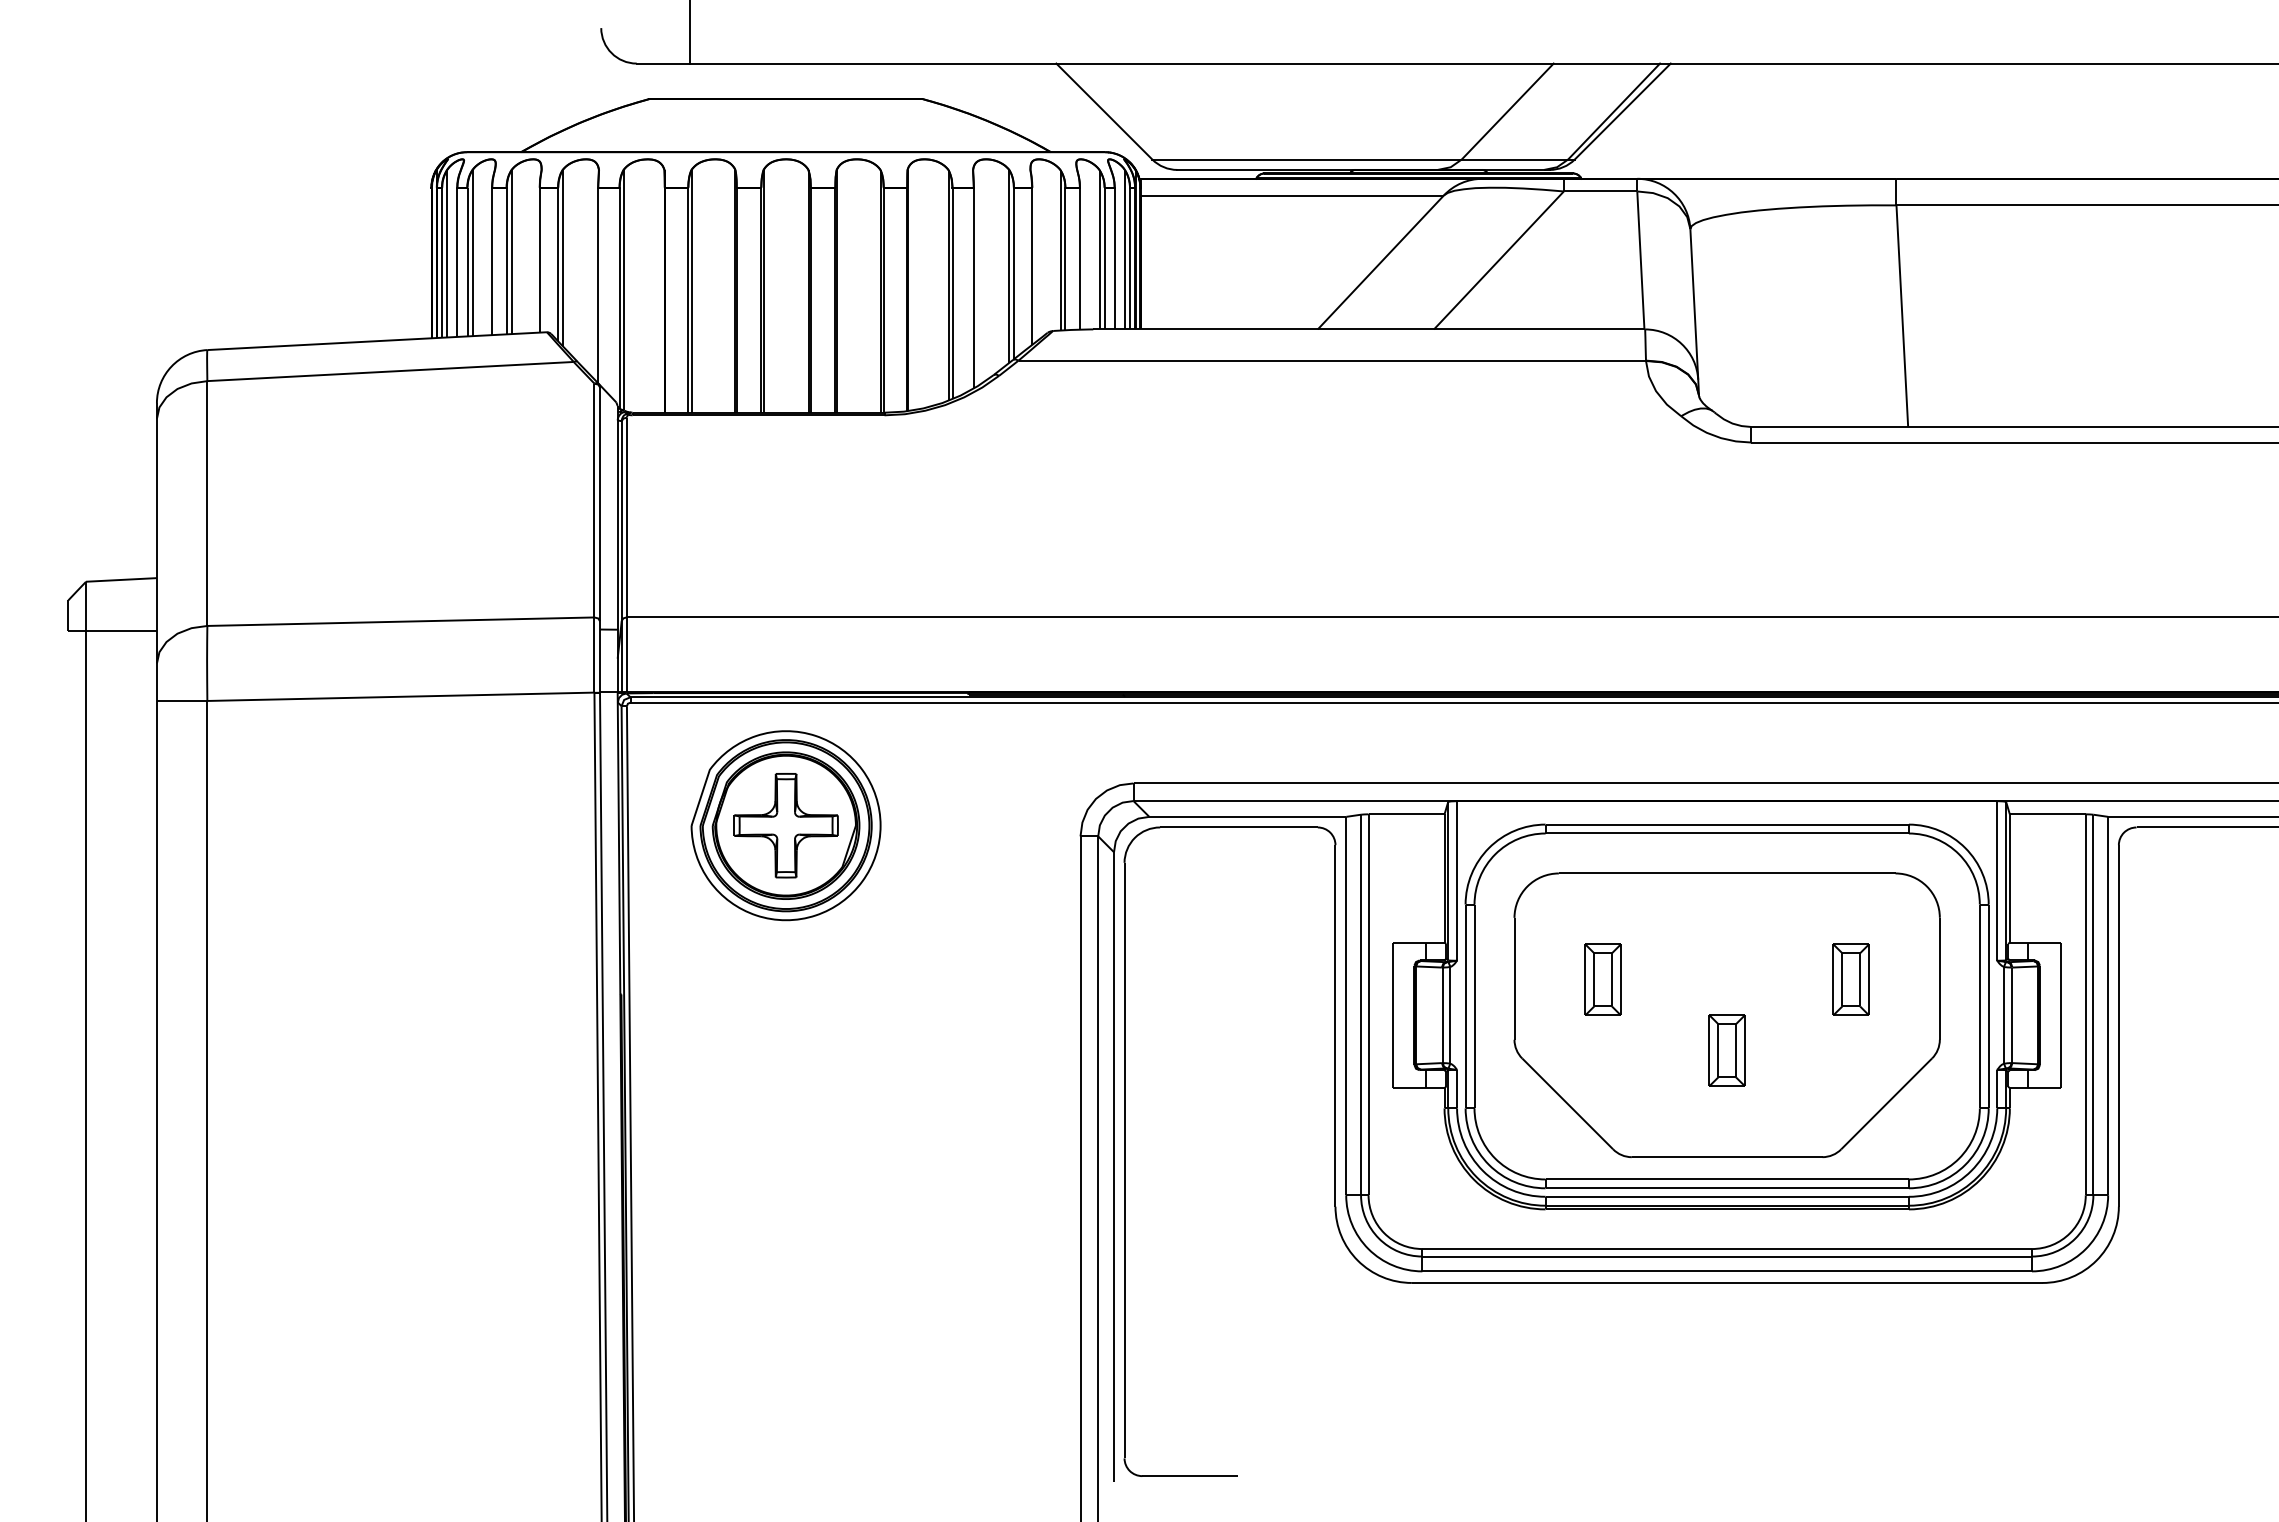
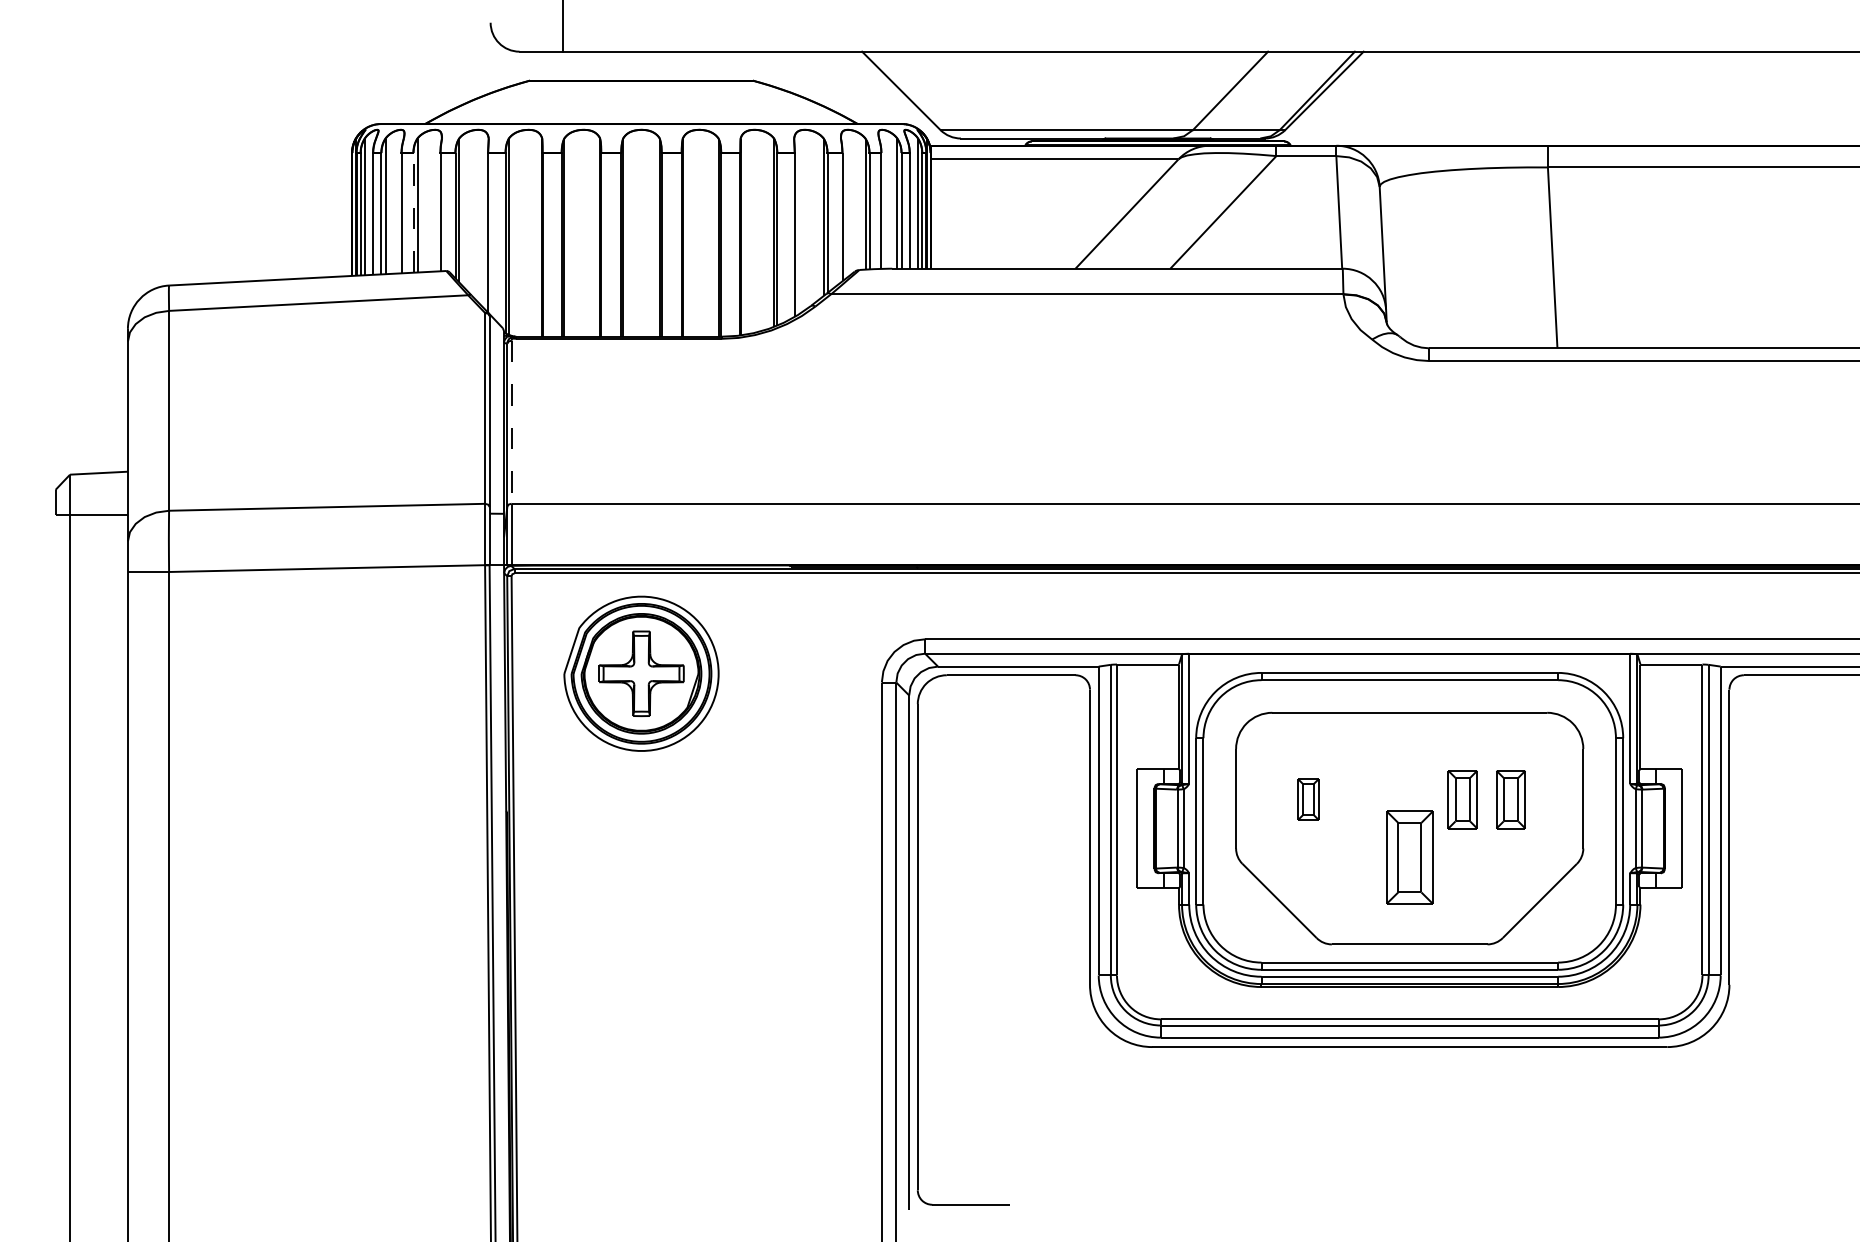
line: (506, 260) -> (413, 212), solid -> dashed
line: (627, 517) -> (512, 422), solid -> dashed
part: (1602, 979) -> (1307, 799), size x0.7
part: (1791, 979) -> (1462, 799), added
part: (1726, 1050) -> (1409, 857), size x1.6

